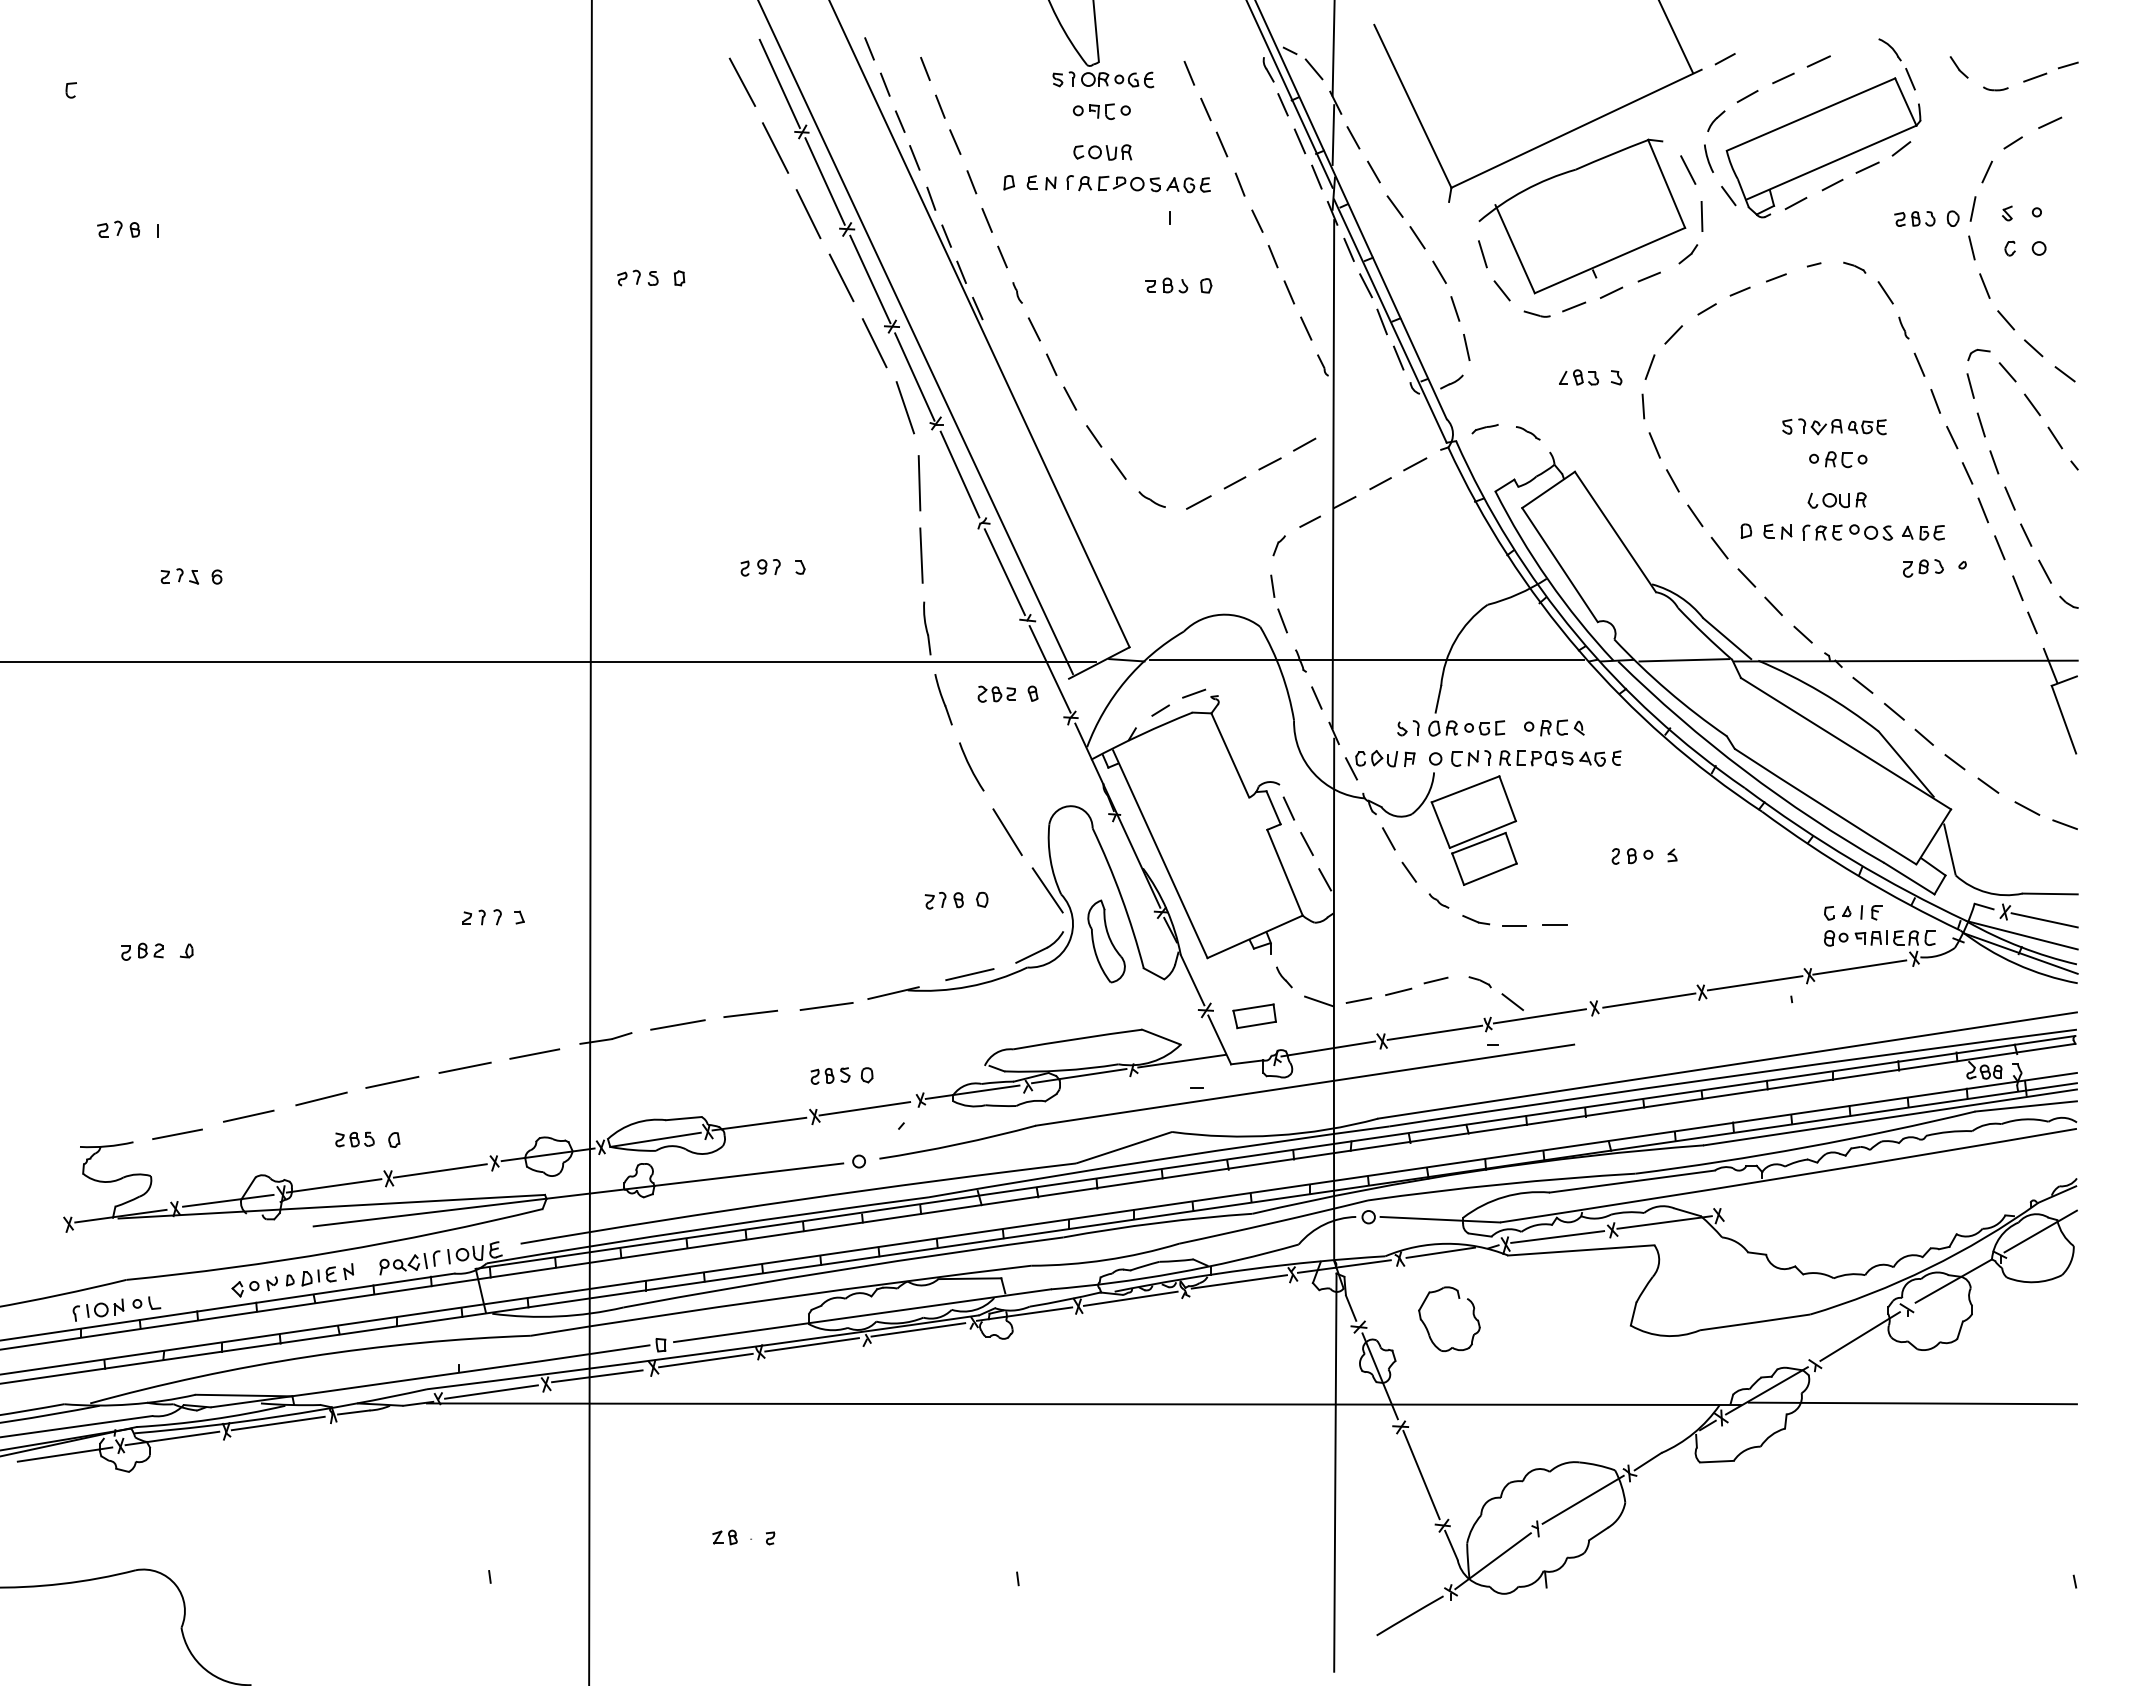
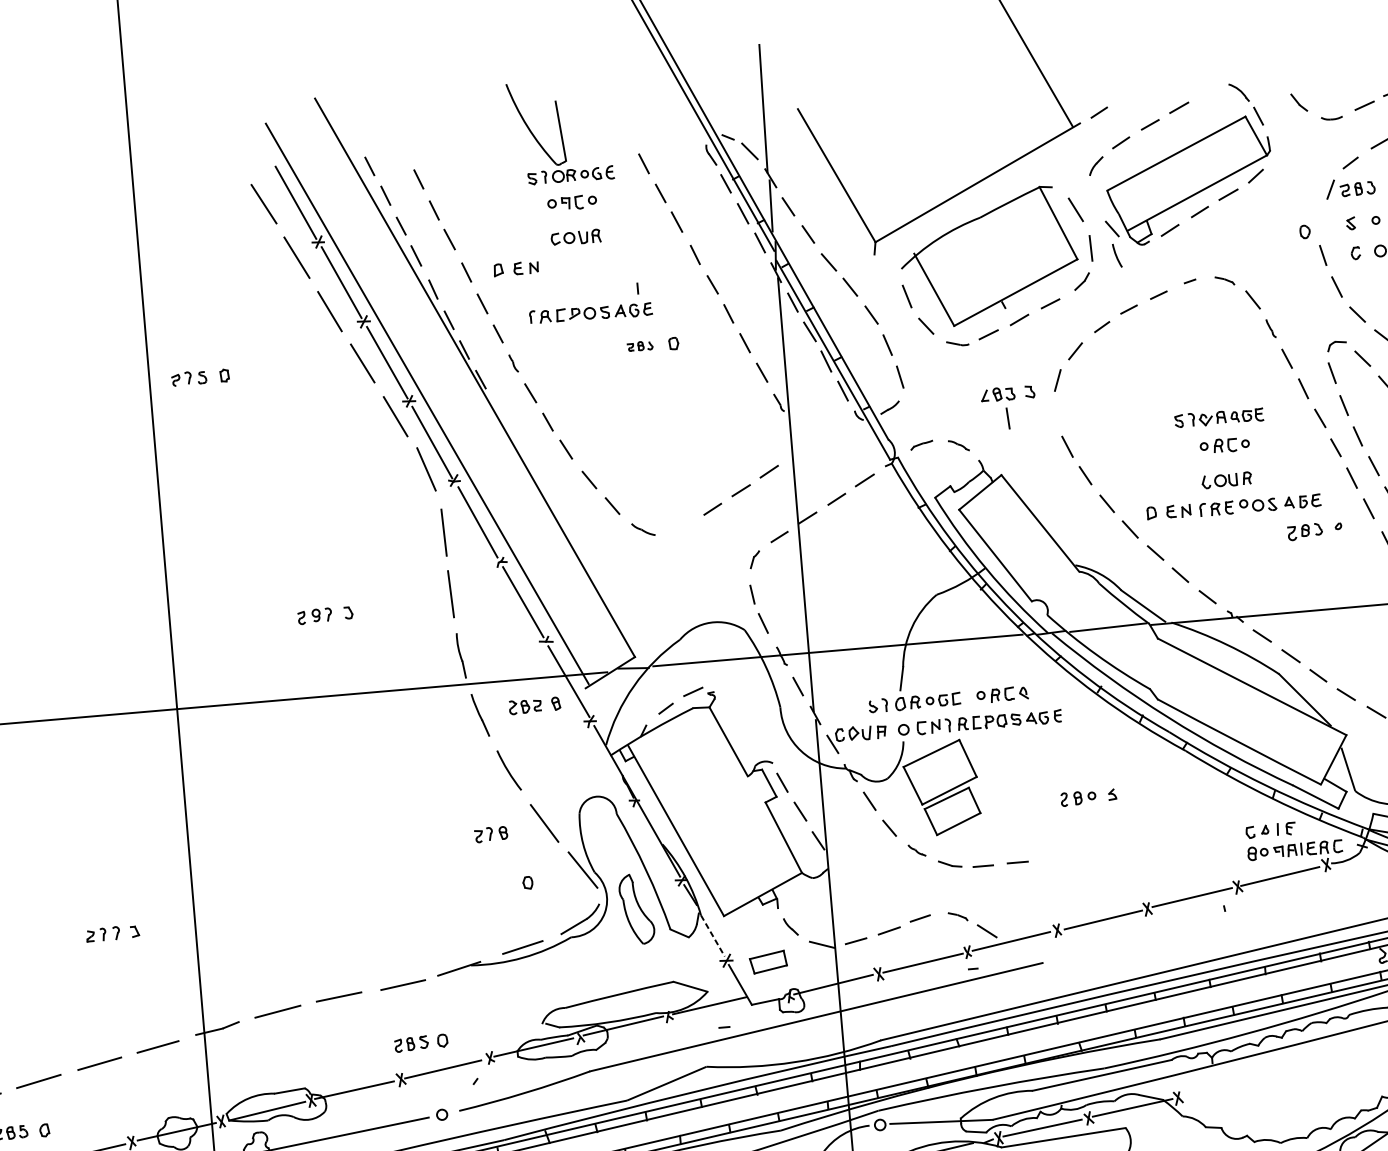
arc: (1708, 158) -> (1116, 255), moved
part: (1138, 184) -> (590, 313), moved
line: (1972, 208) -> (1320, 221), removed
part: (1914, 218) -> (1357, 188), moved
part: (1166, 285) -> (639, 346), size x0.7
line: (1643, 406) -> (1008, 418), moved
line: (1198, 502) -> (683, 528), removed
part: (943, 900) -> (490, 834), moved
line: (1192, 980) -> (712, 936), solid -> dashed

